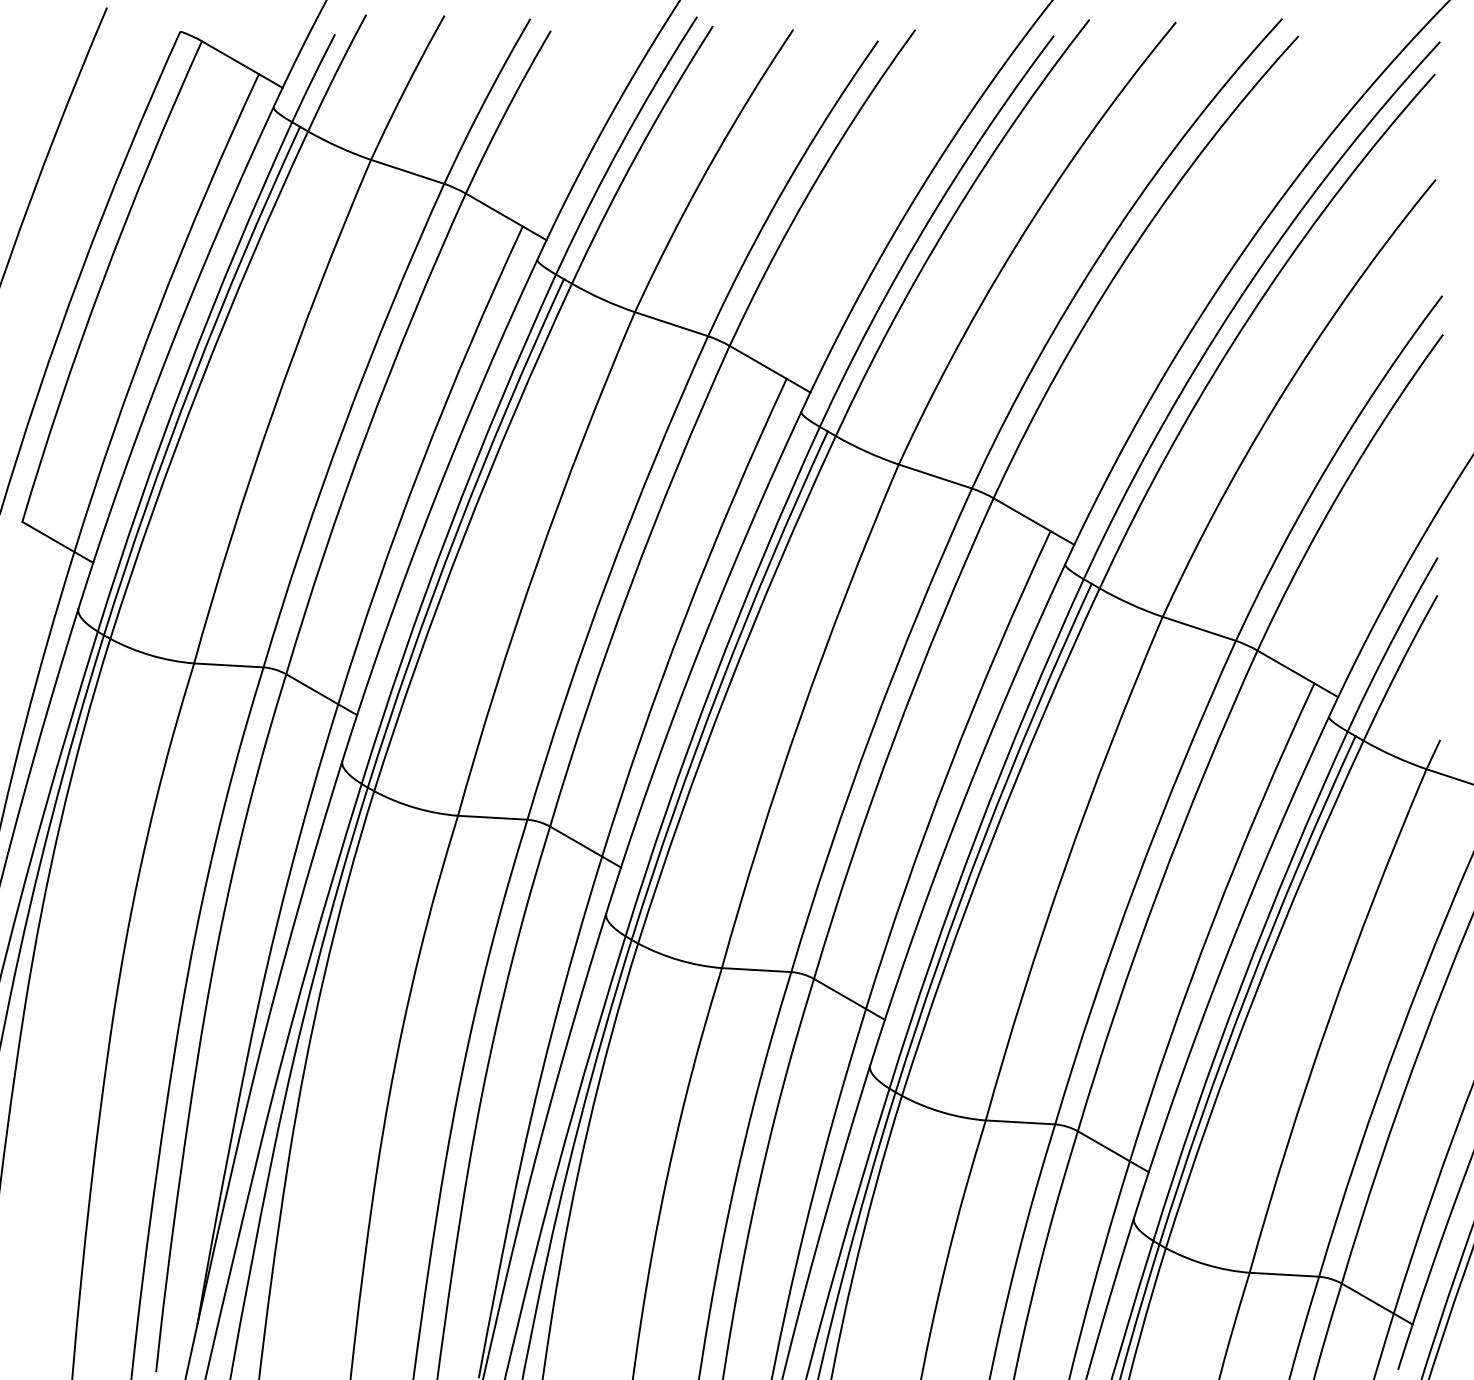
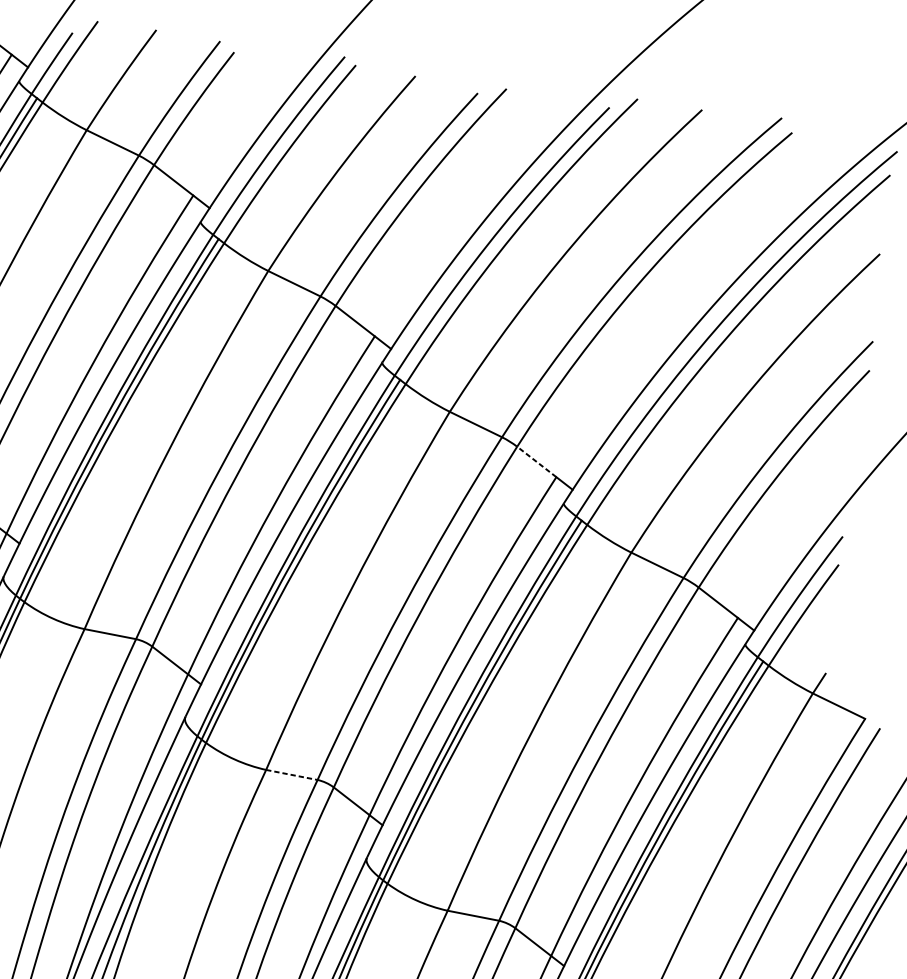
line: (1022, 514) -> (537, 461), solid -> dashed
line: (756, 970) -> (291, 775), solid -> dashed

